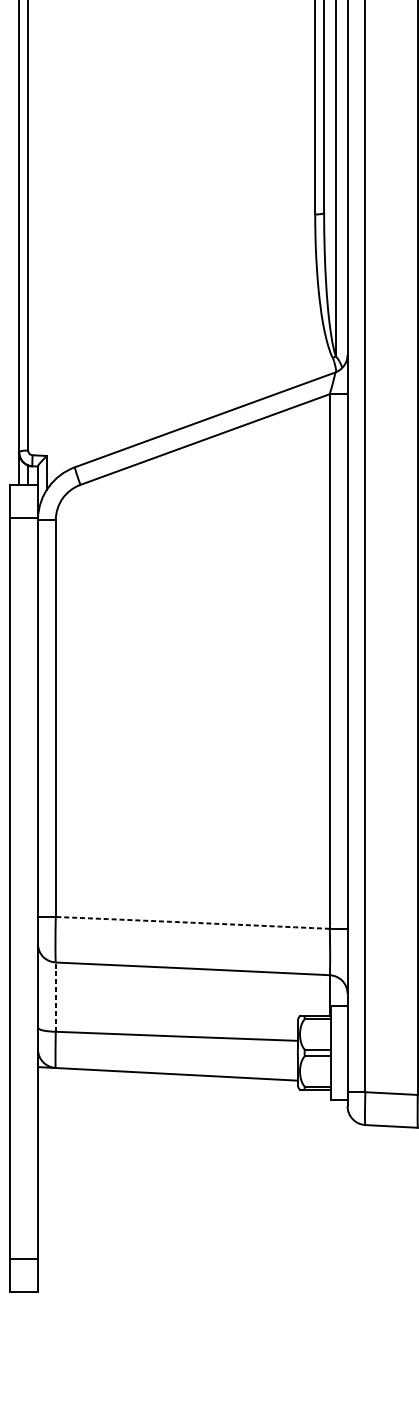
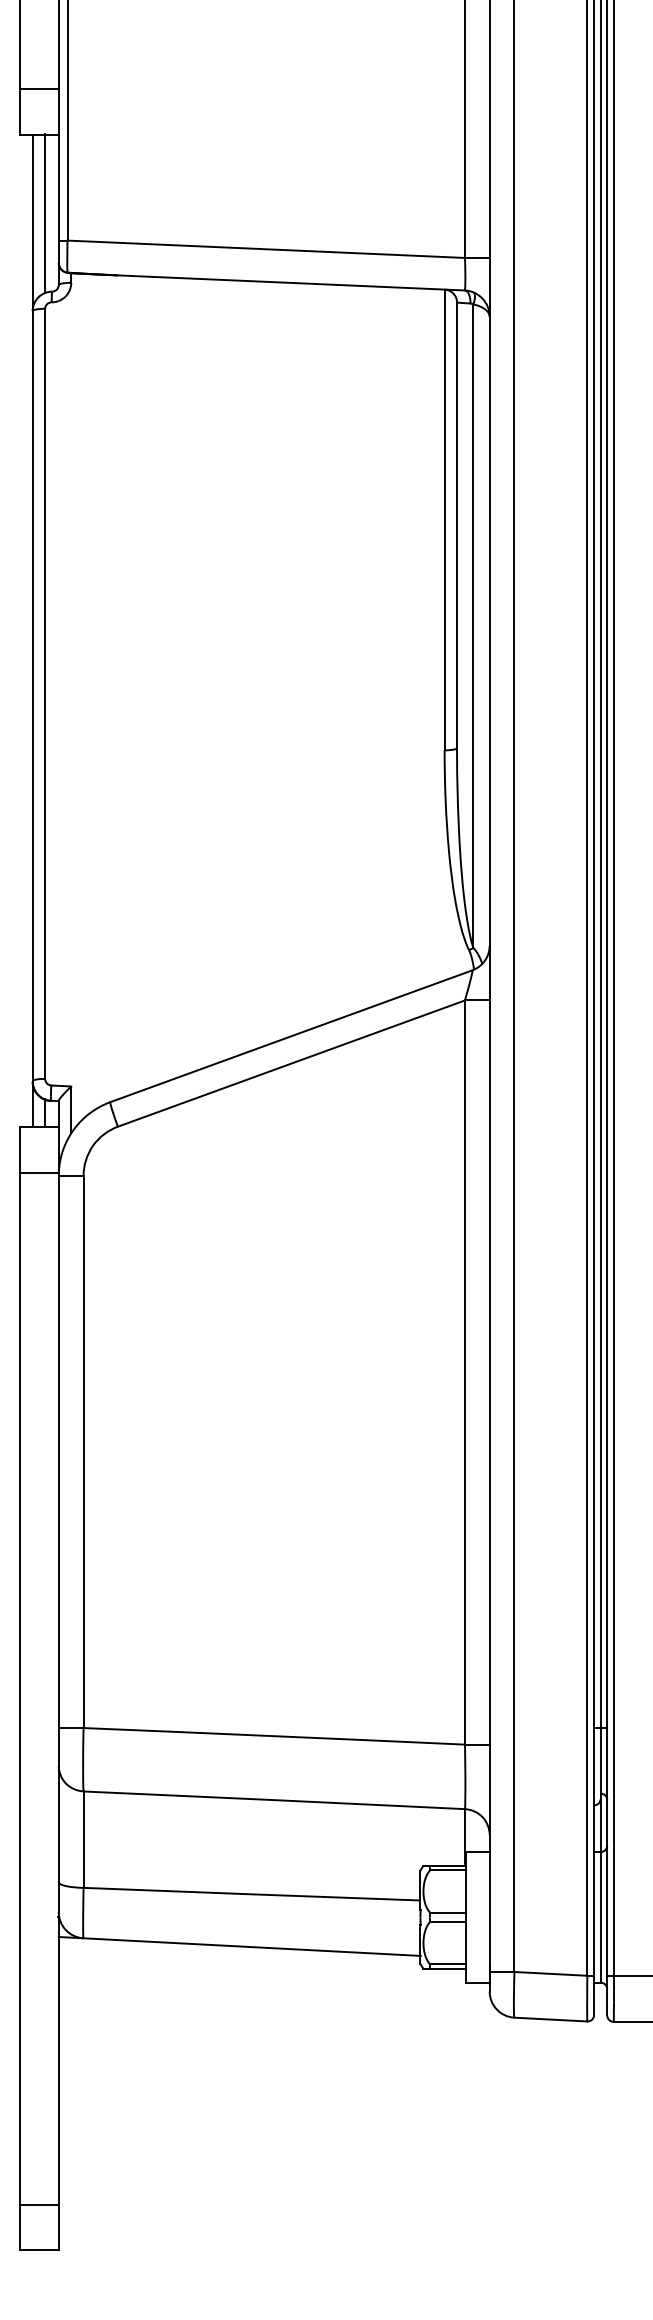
arc: (192, 923) -> (274, 1736), dashed -> solid
line: (55, 997) -> (83, 1839), dashed -> solid

